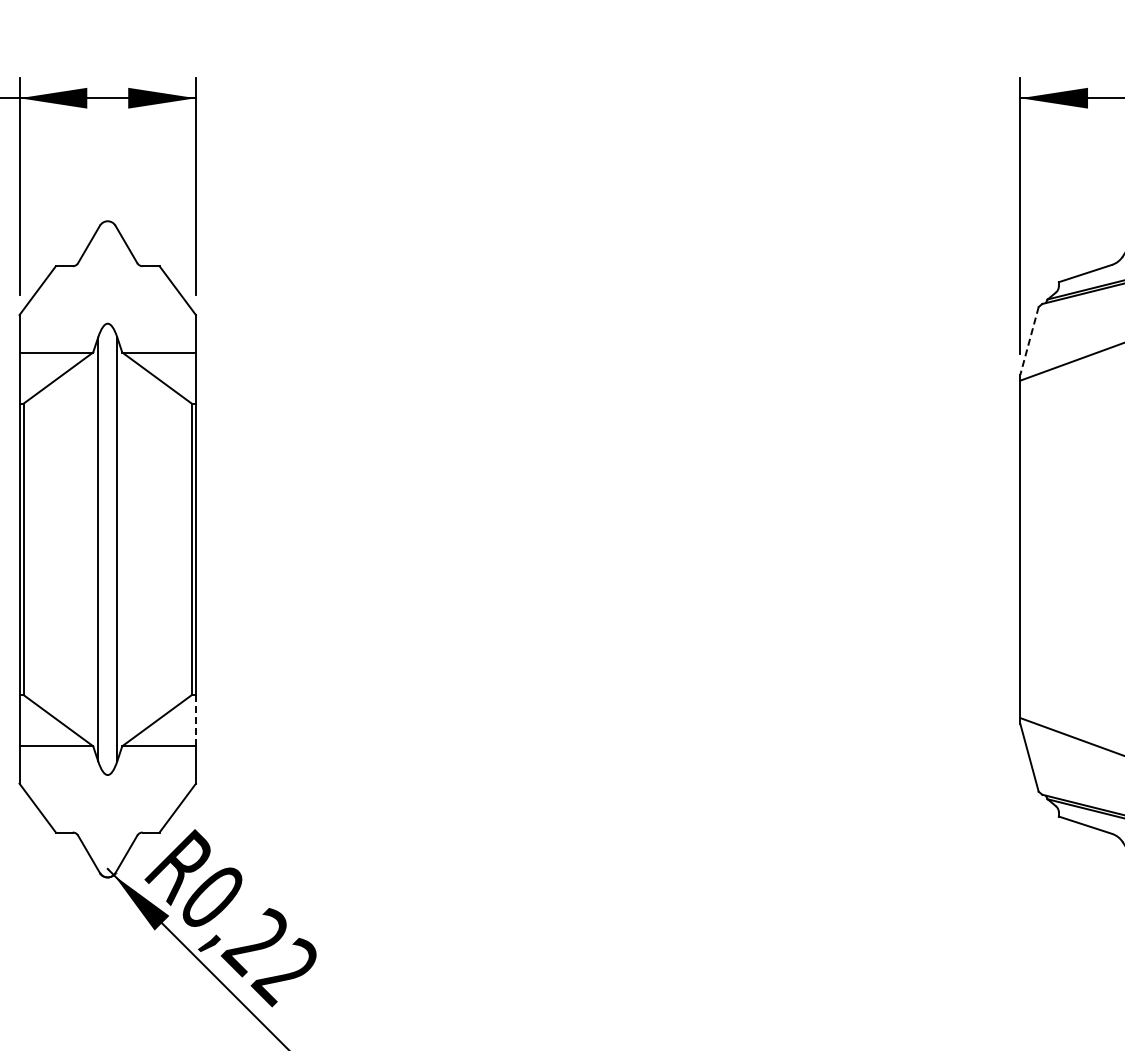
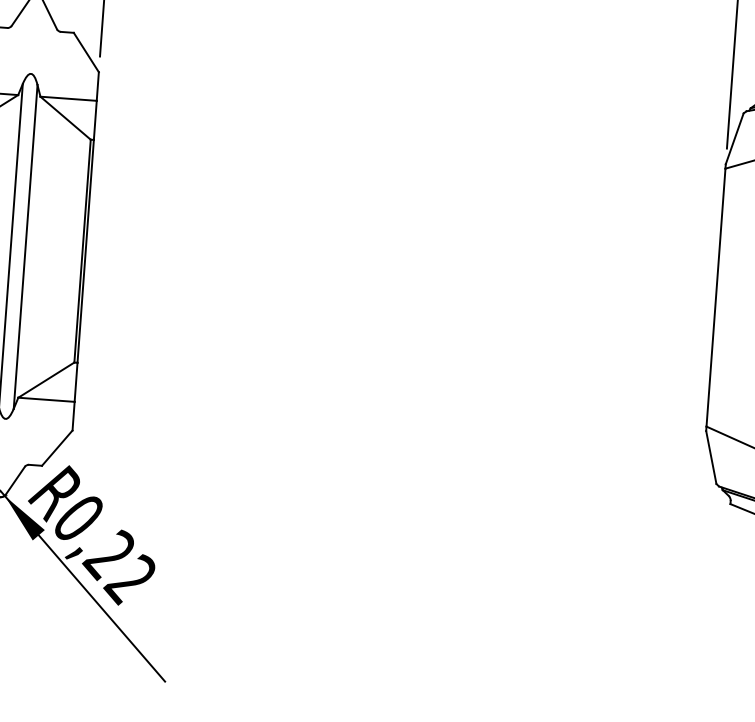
line: (1029, 341) -> (734, 139), dashed -> solid
line: (195, 720) -> (75, 382), dashed -> solid

